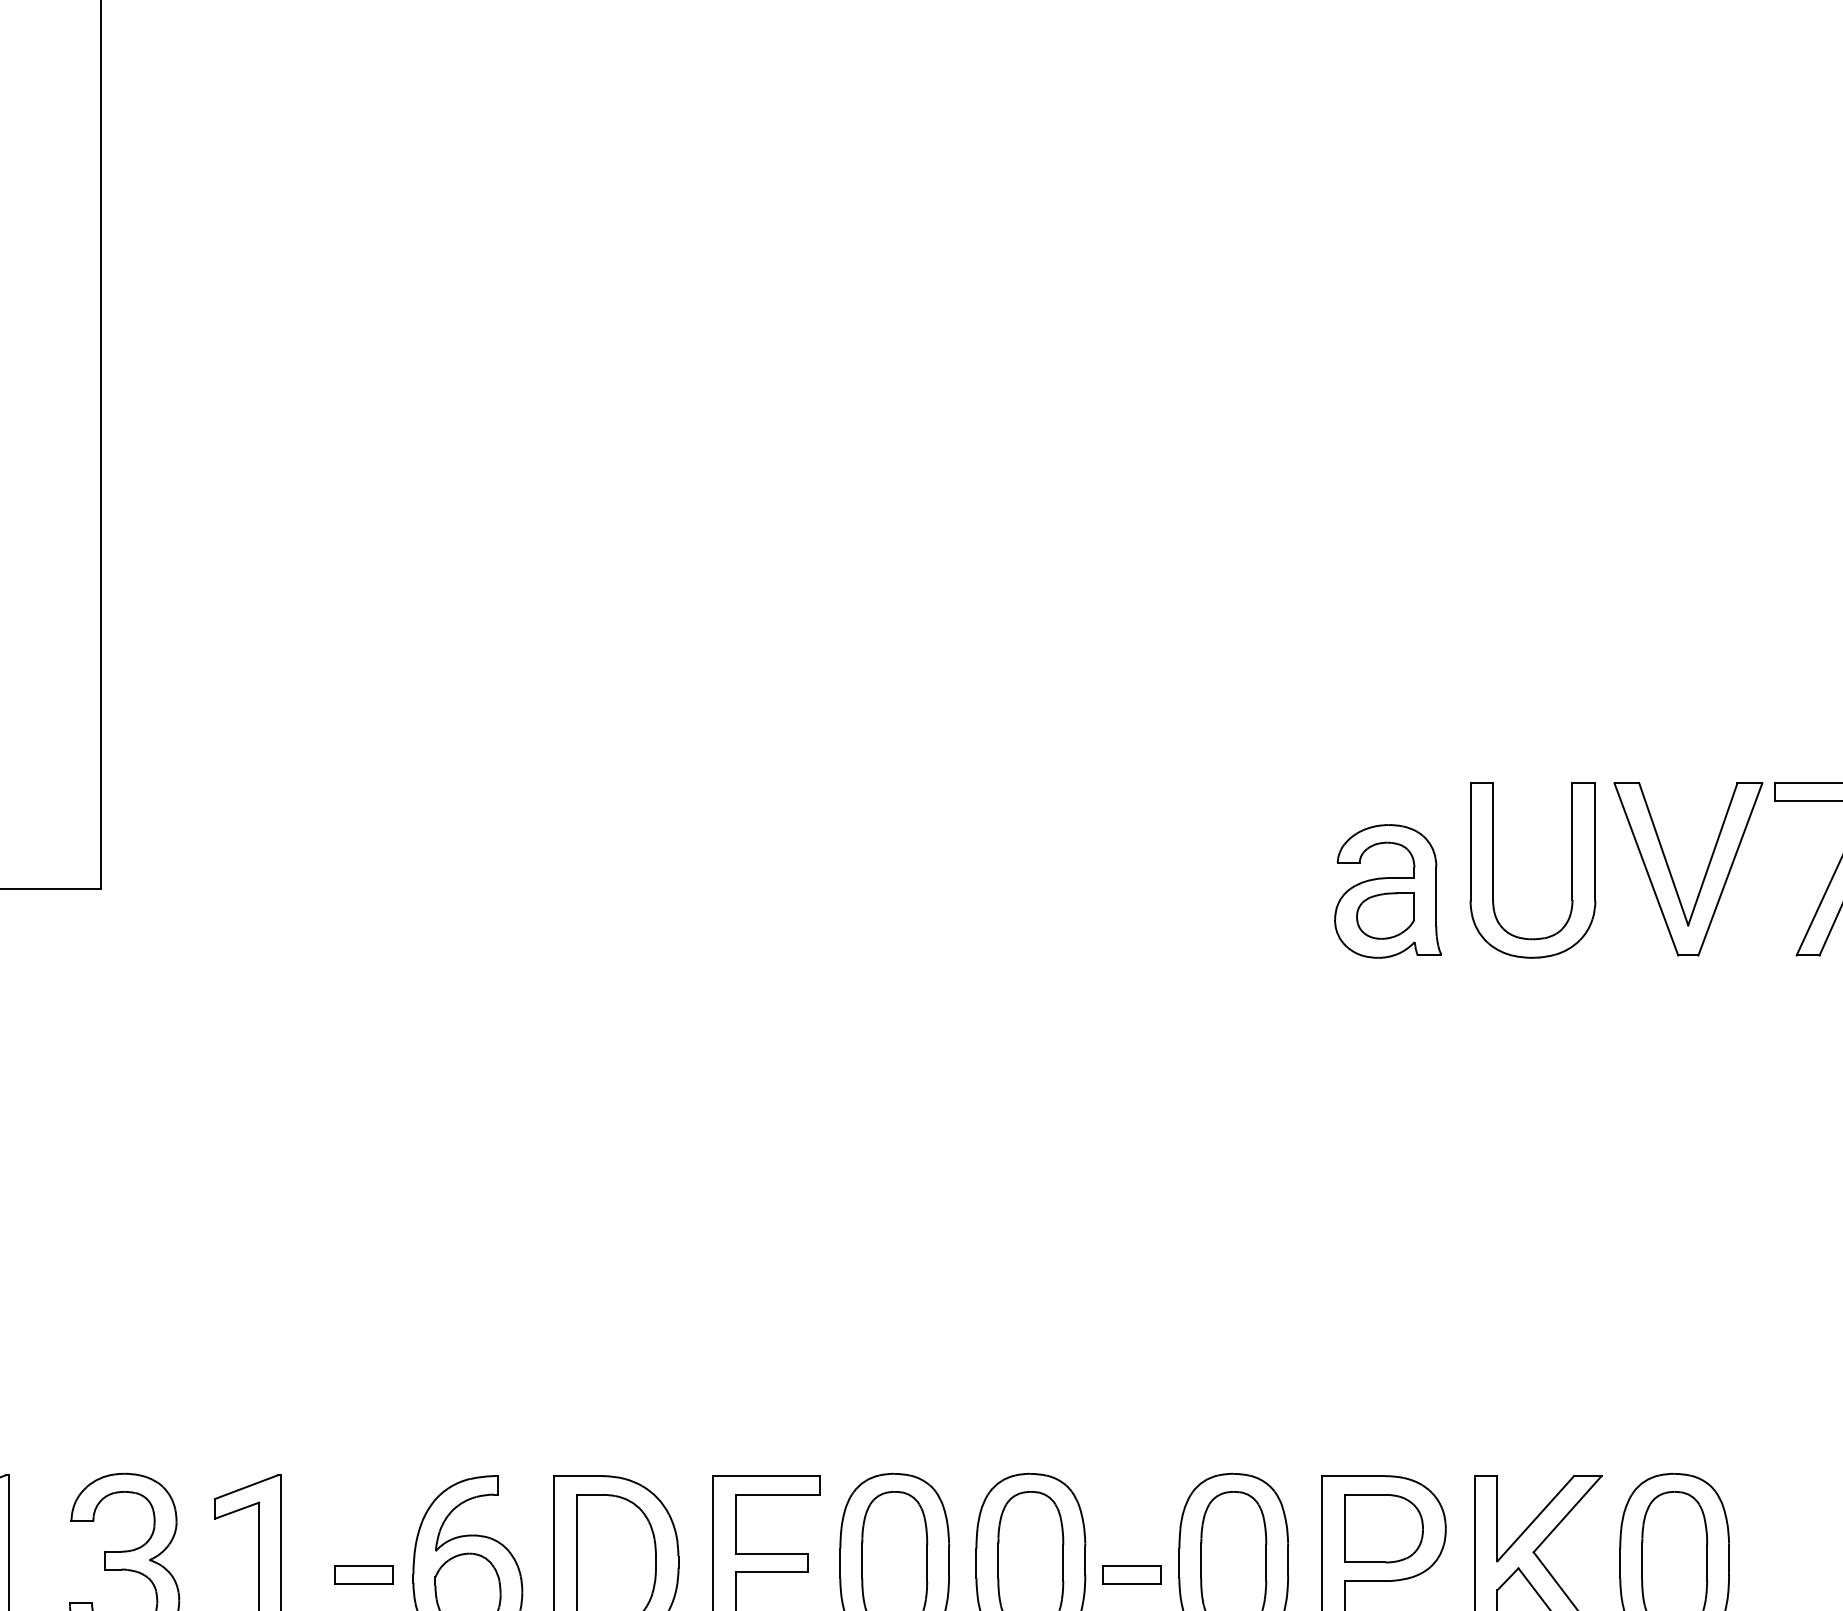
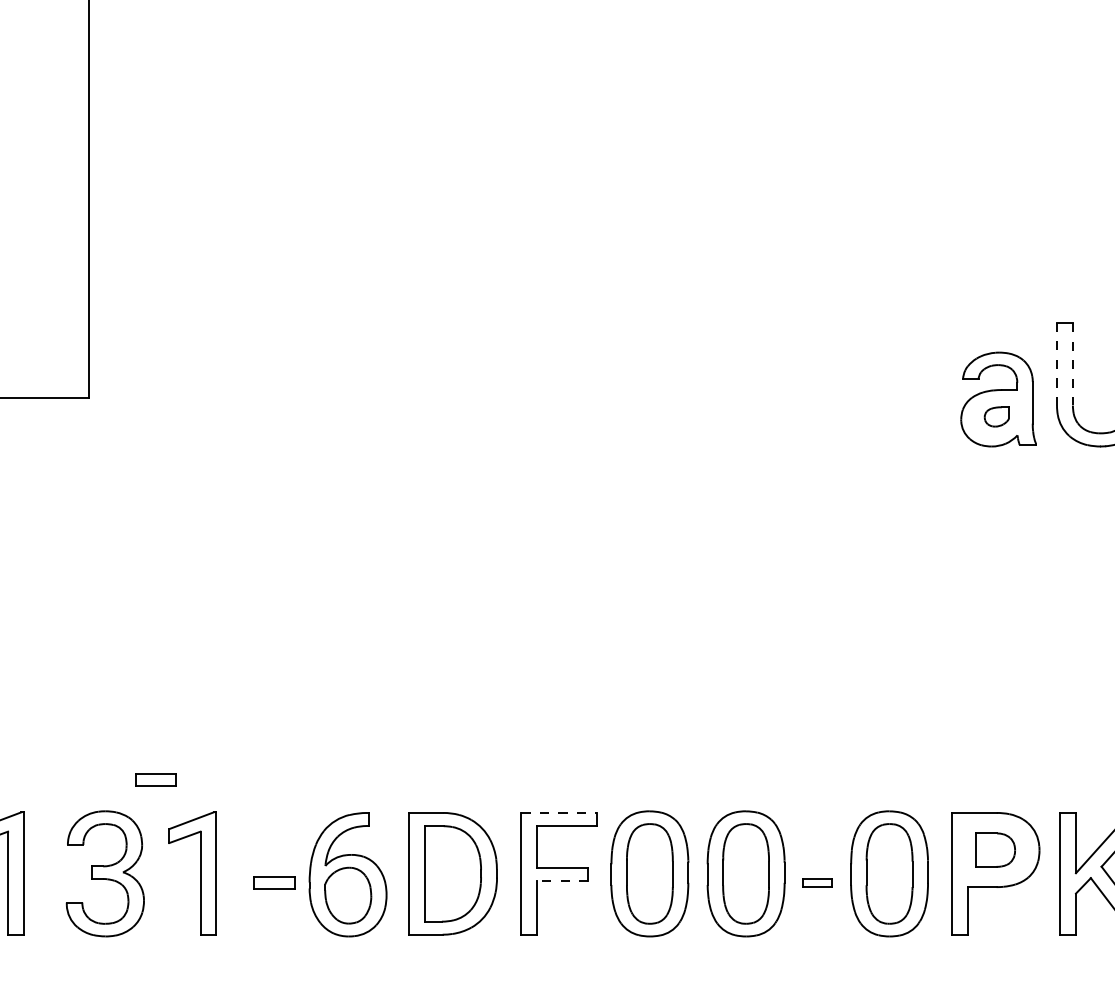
line: (1470, 841) -> (1056, 364), solid -> dashed
line: (1493, 842) -> (1073, 364), solid -> dashed
part: (1385, 915) -> (996, 416), size x0.6
part: (195, 1428) -> (155, 779), added
line: (766, 1476) -> (559, 813), solid -> dashed
part: (1383, 1528) -> (995, 849), size x0.7
line: (771, 1572) -> (562, 881), solid -> dashed
part: (1131, 1574) -> (817, 882), size x0.7

